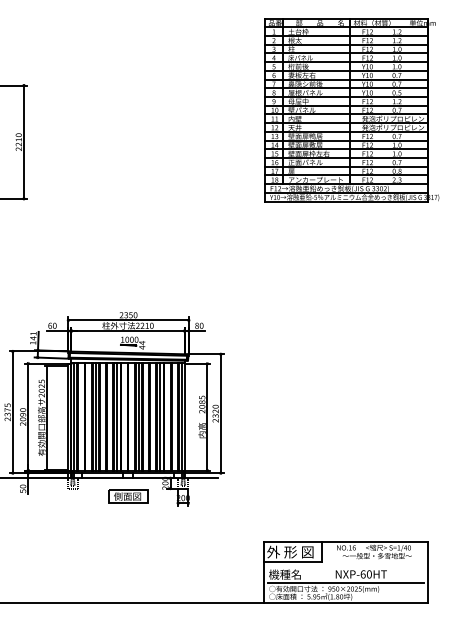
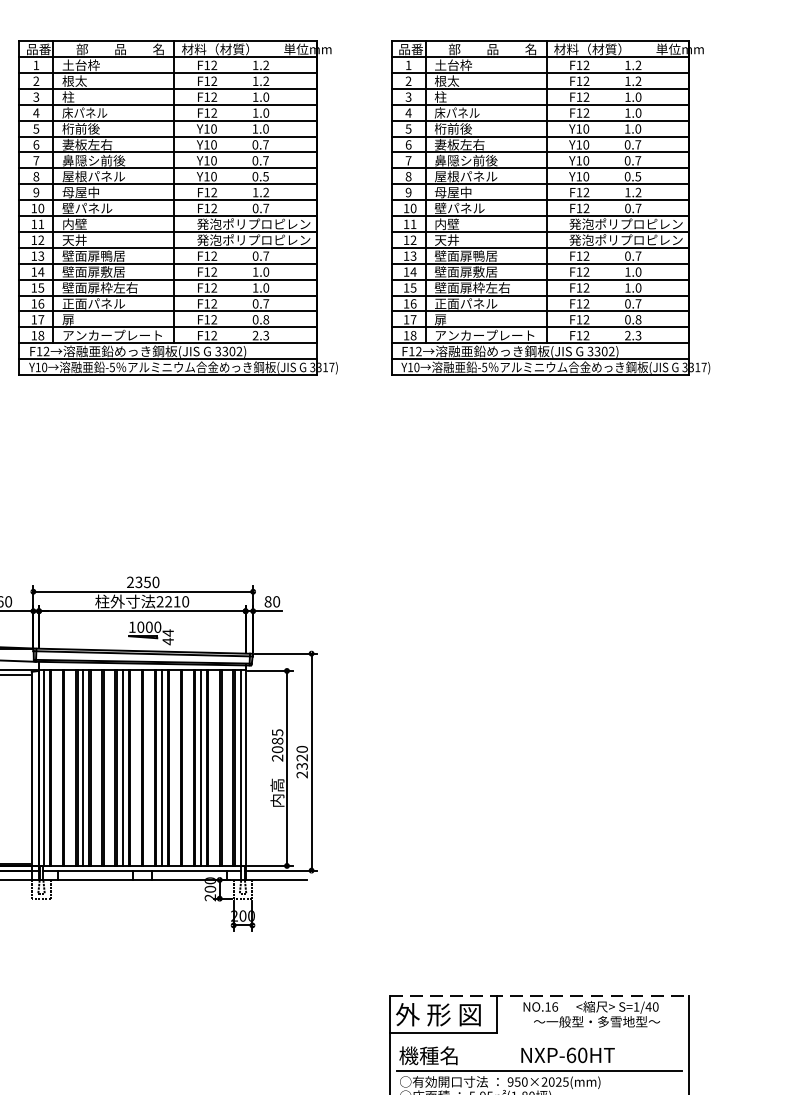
part: (147, 110) -> (177, 208), added
part: (128, 496) -> (143, 913), removed
line: (345, 541) -> (539, 995), solid -> dashed

